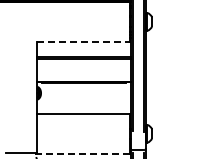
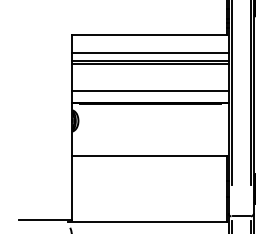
line: (84, 41) -> (151, 34), dashed -> solid
line: (83, 52) -> (149, 52), added
line: (83, 75) -> (149, 91), added
line: (82, 153) -> (147, 221), dashed -> solid

